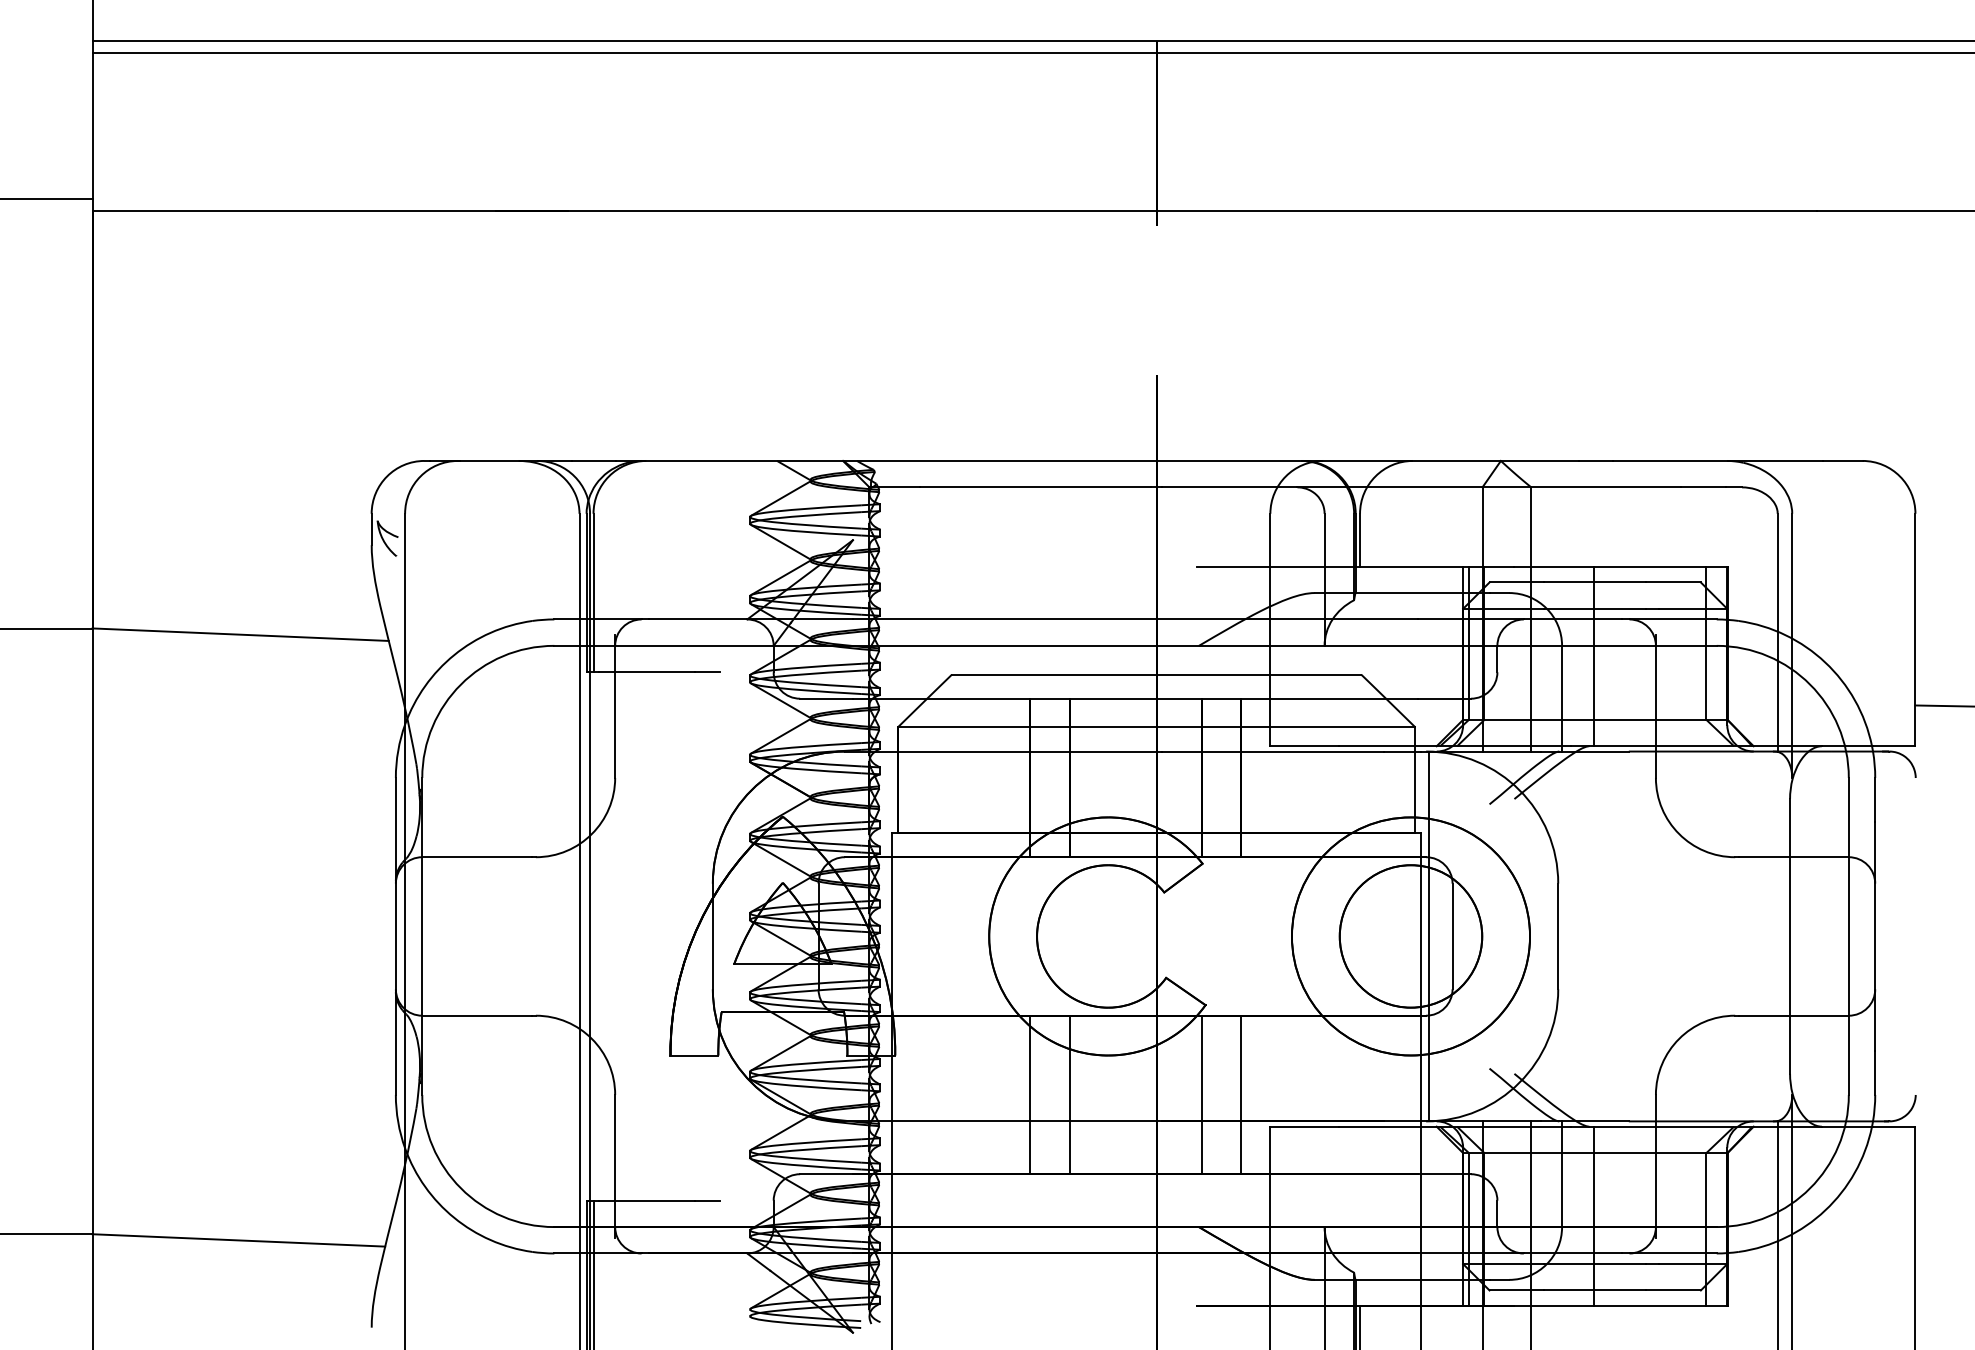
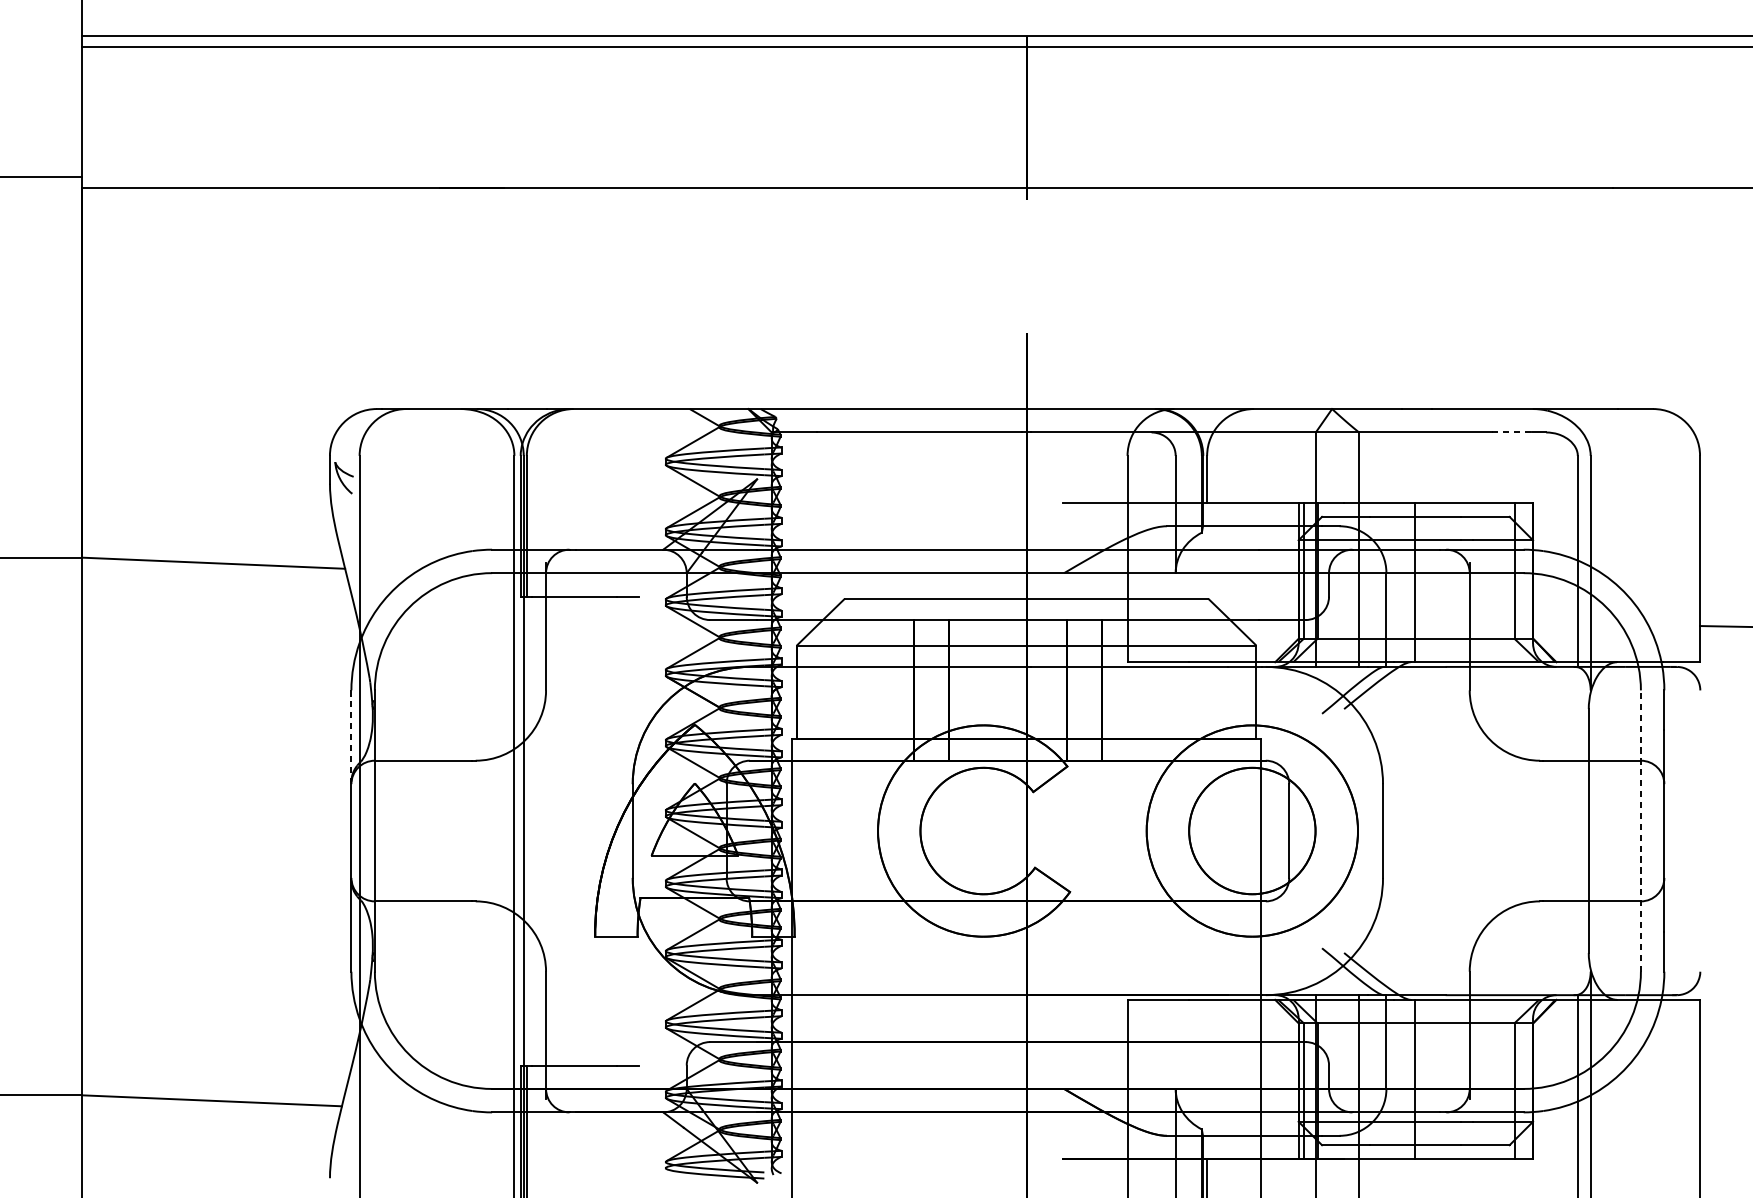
line: (1703, 487) -> (1511, 432), solid -> dashed
line: (395, 829) -> (351, 736), solid -> dashed
line: (1428, 936) -> (1267, 831), removed
line: (1848, 936) -> (1640, 831), solid -> dashed
line: (1029, 1094) -> (913, 971), removed
line: (1069, 1094) -> (949, 971), removed
line: (1201, 1094) -> (1066, 971), removed
line: (1241, 1094) -> (1101, 971), removed

